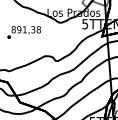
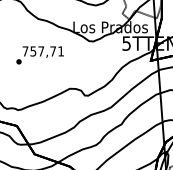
text: (26, 29) -> (43, 51), 891,38 -> 757,71

